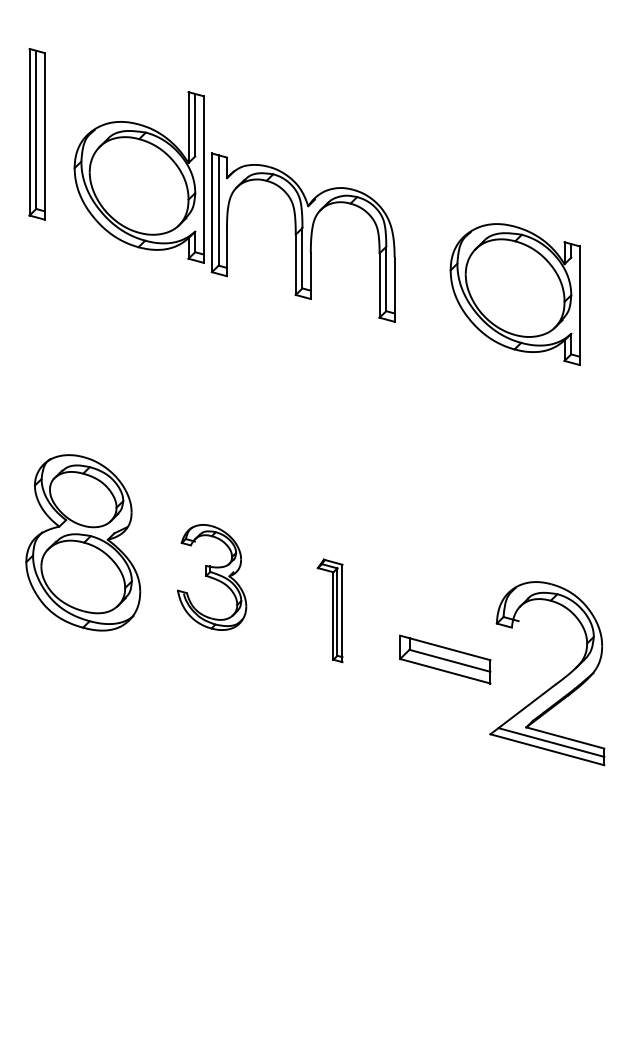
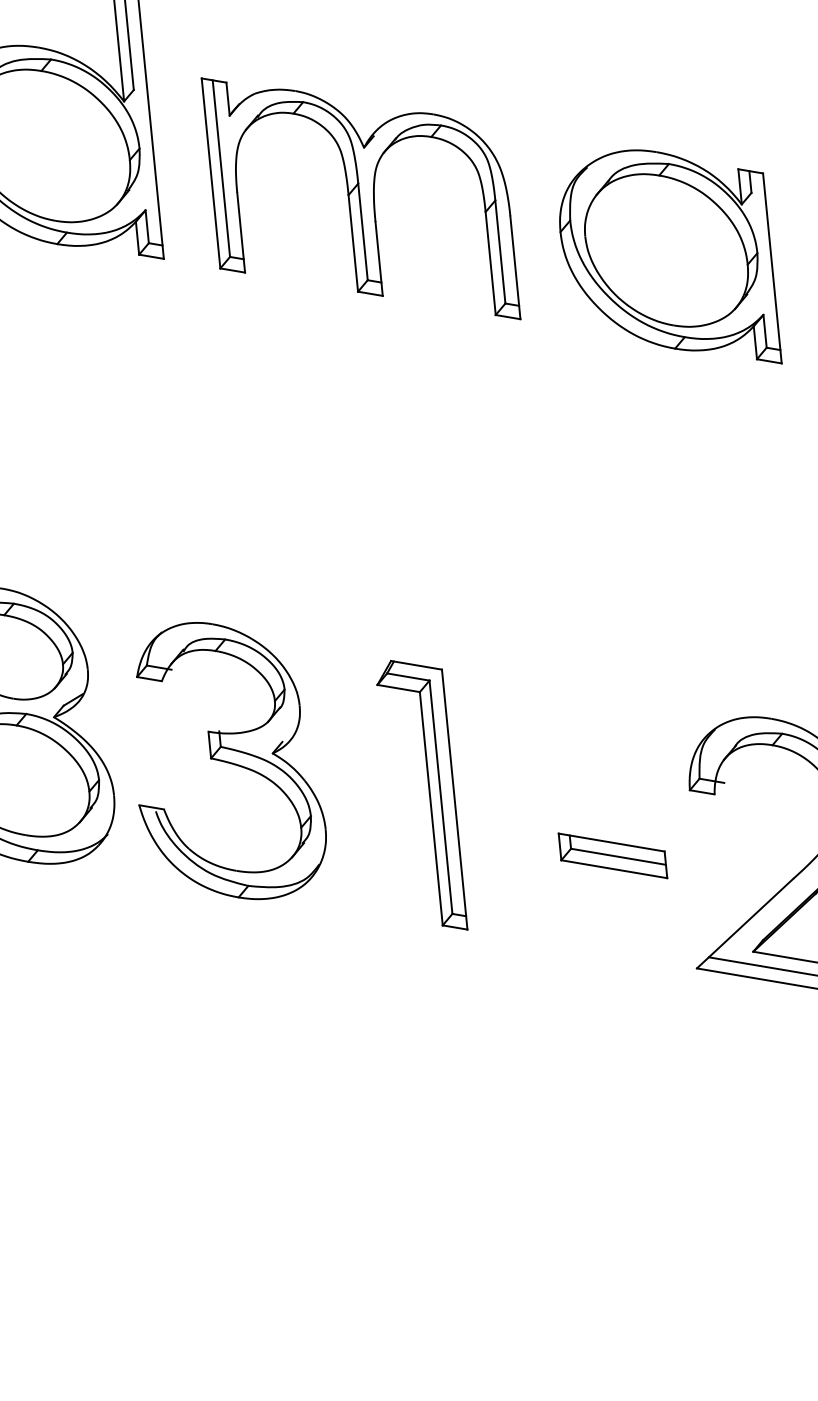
part: (302, 237) -> (359, 198), moved
part: (211, 577) -> (225, 761), size x1.67
part: (329, 610) -> (419, 795), size x1.67
part: (445, 659) -> (613, 855), size x0.71

